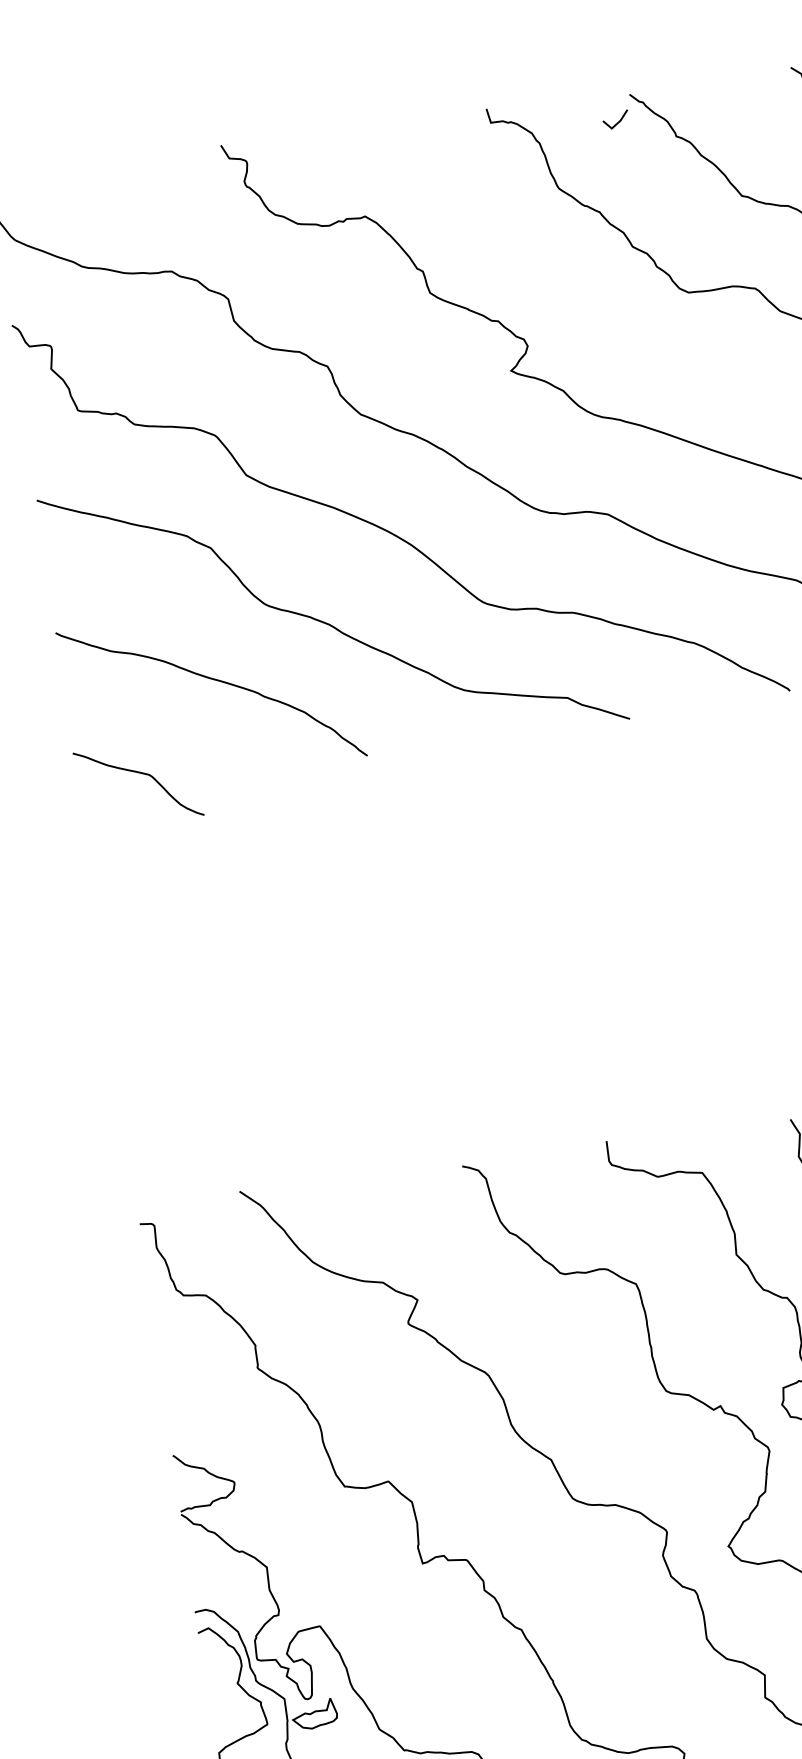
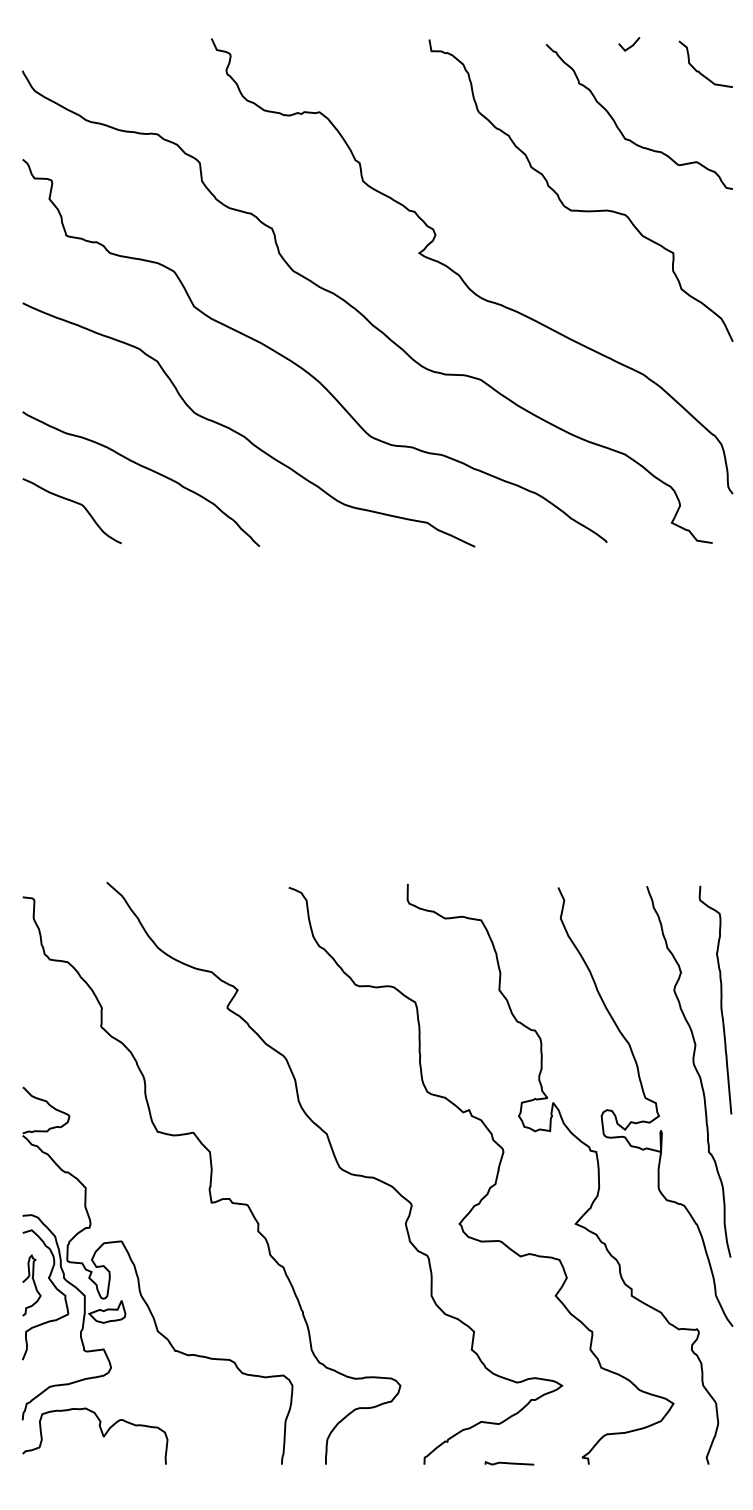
line: (617, 121) -> (630, 45), moved
curve: (137, 773) -> (72, 502), moved
curve: (219, 1692) -> (33, 1283), added

